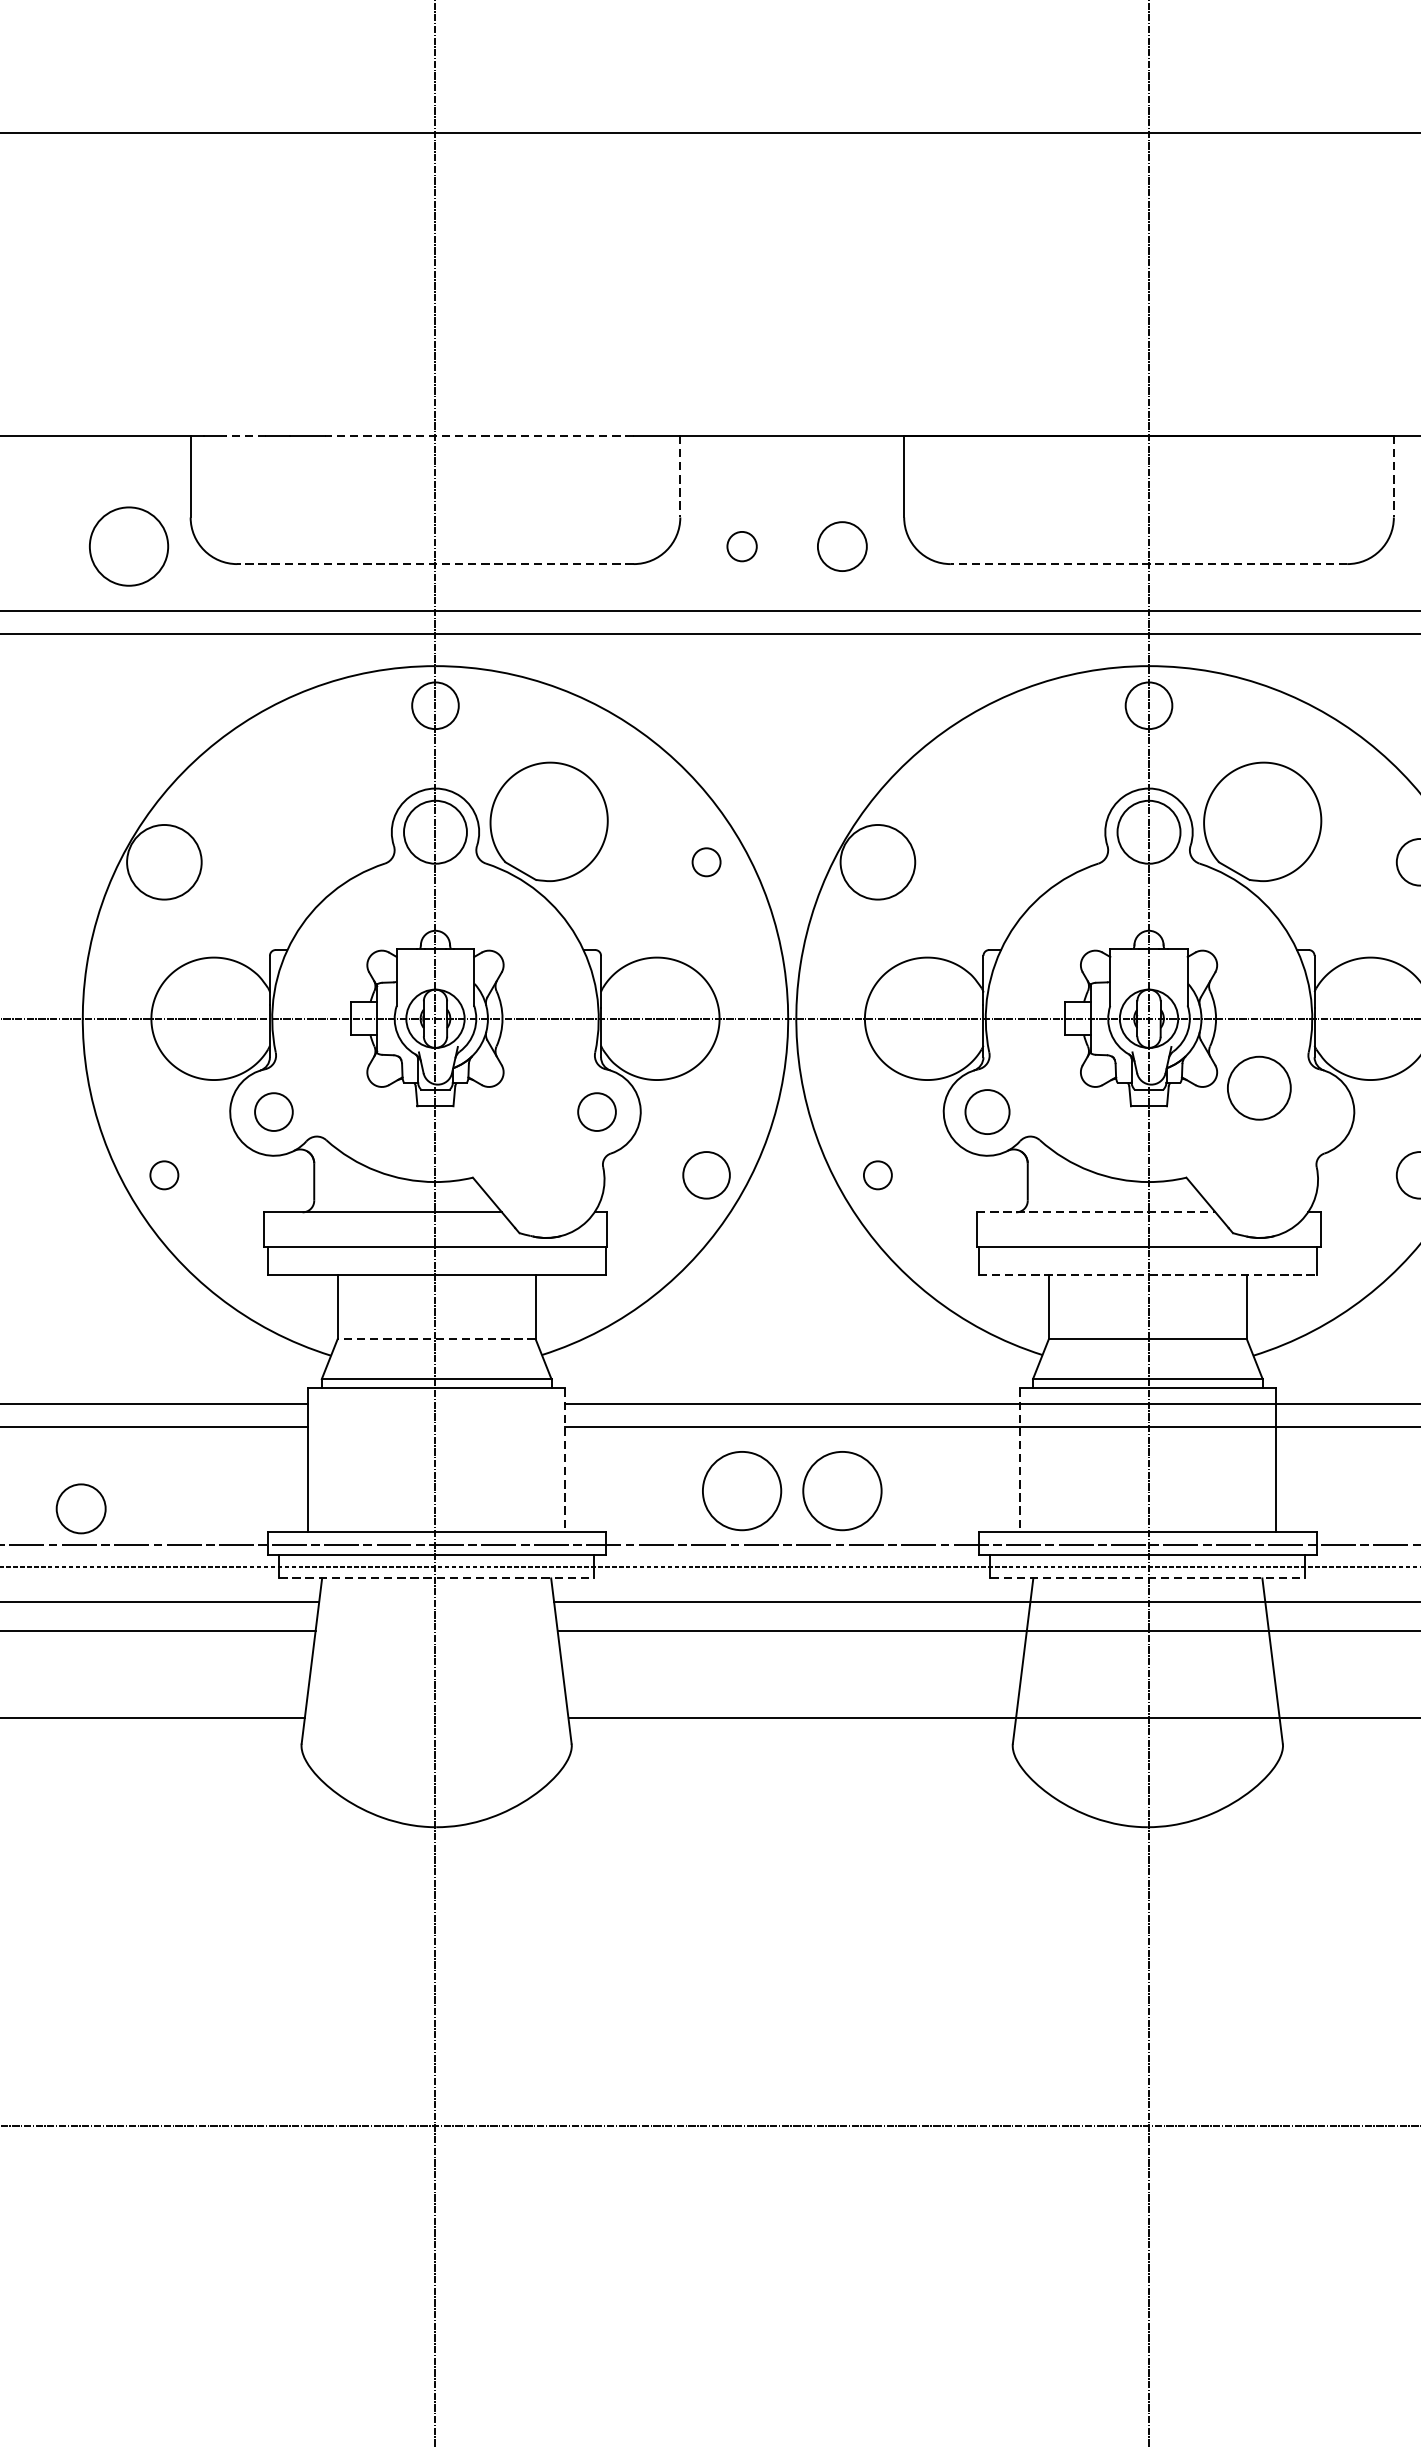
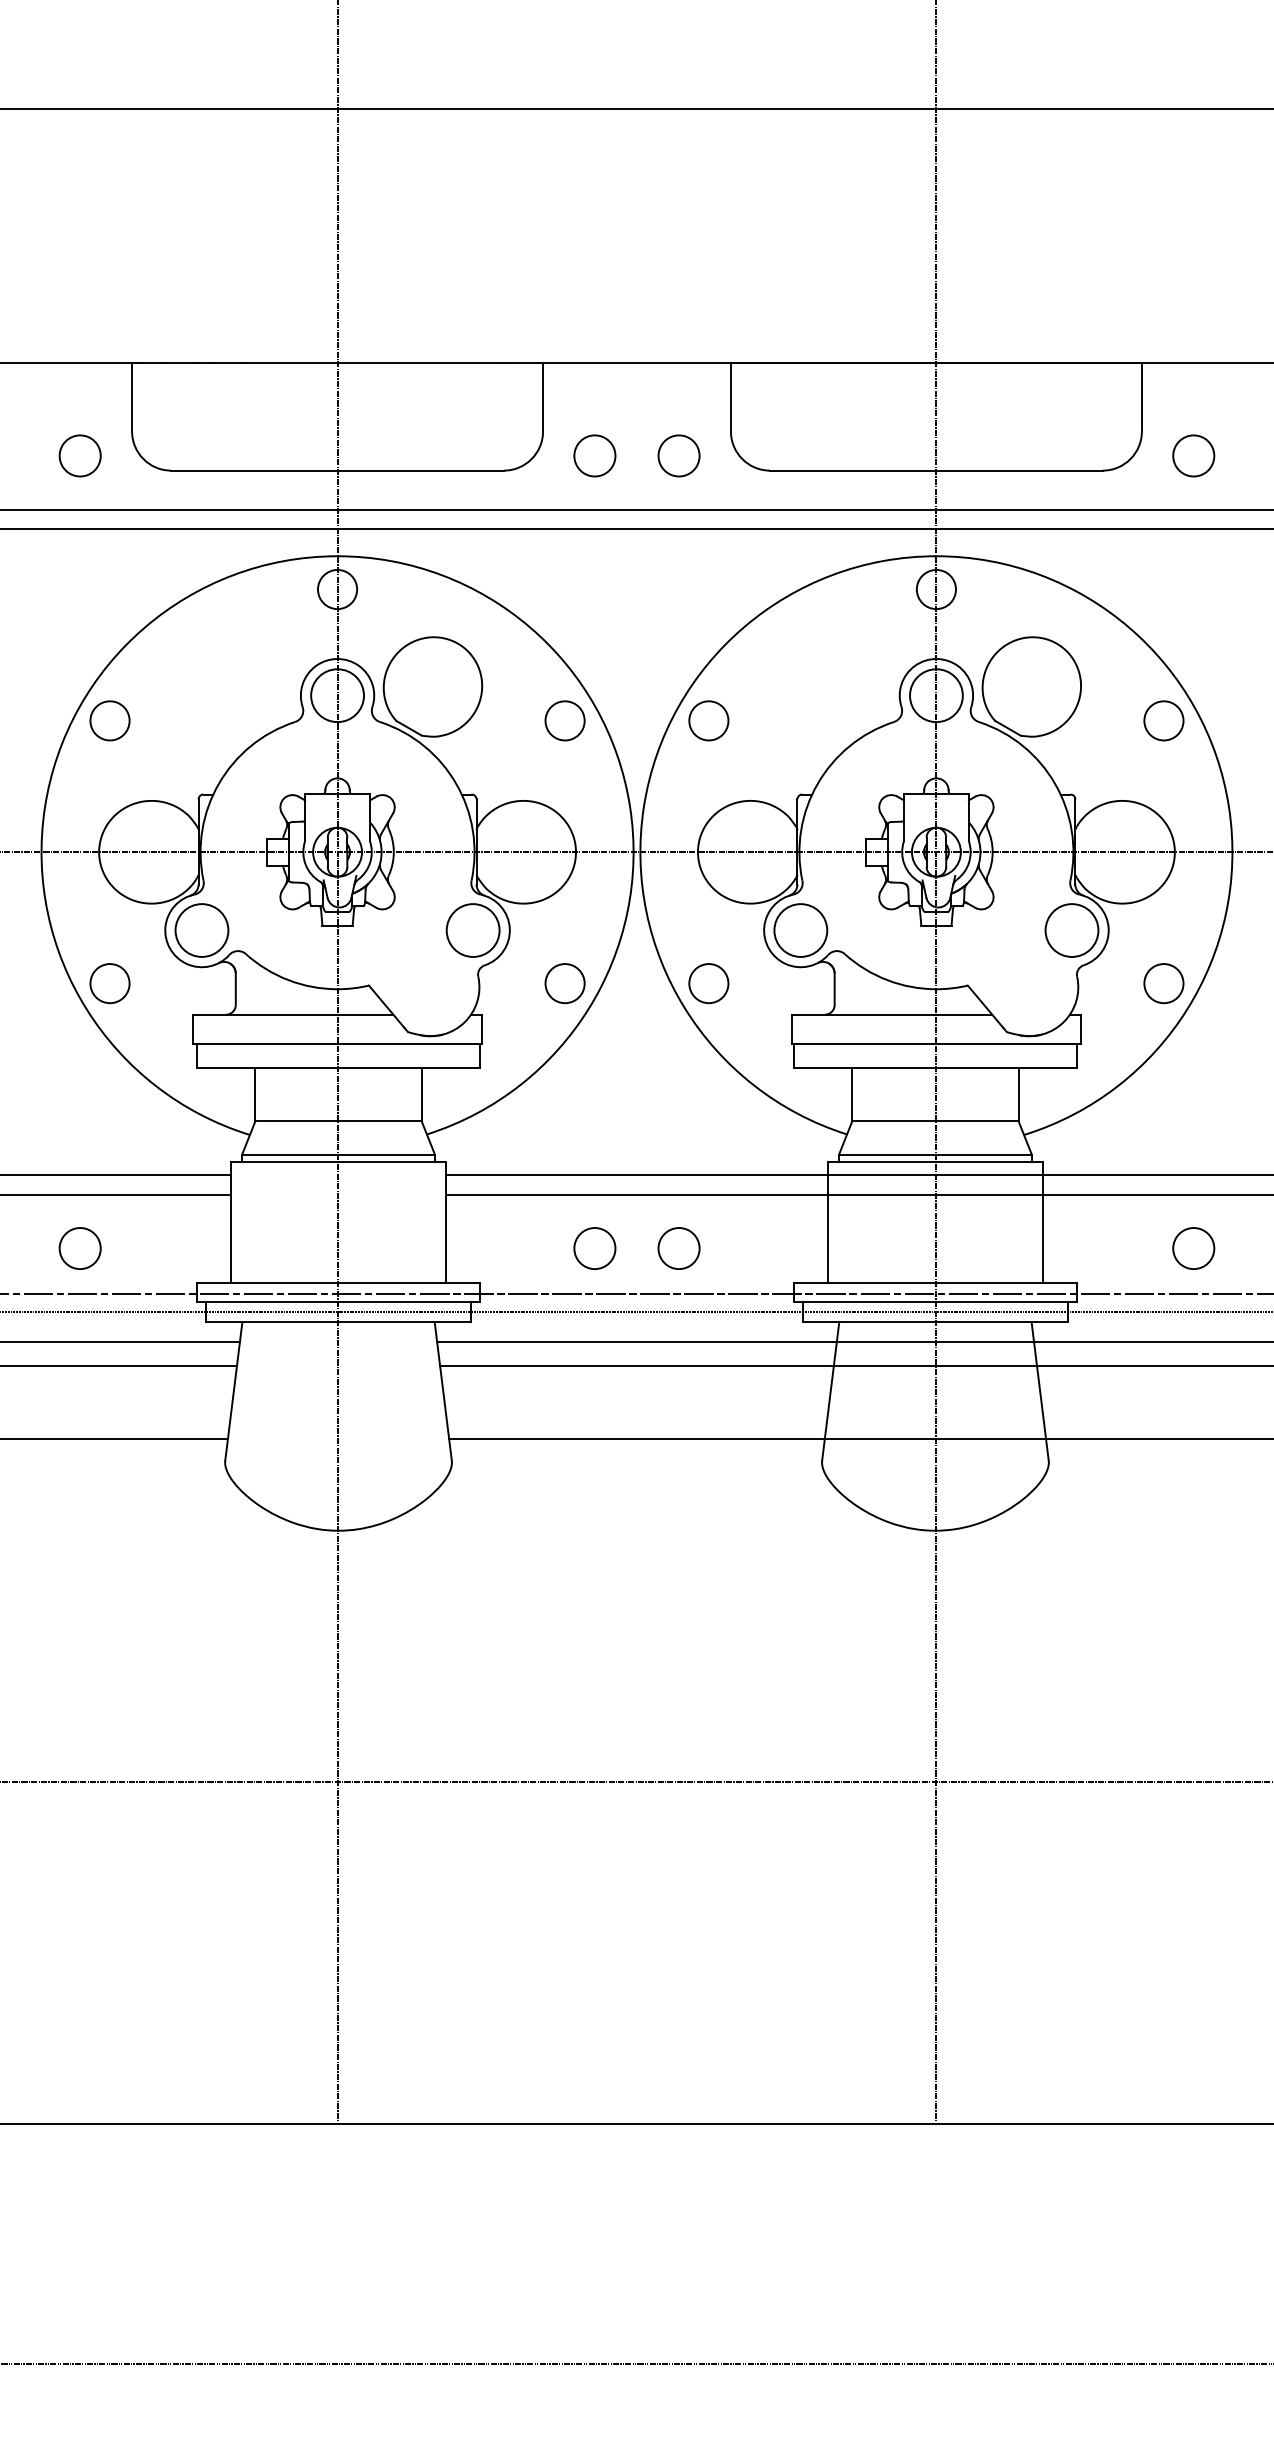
line: (245, 436) -> (178, 363), dashed -> solid
line: (479, 436) -> (374, 363), dashed -> solid
line: (680, 476) -> (543, 397), dashed -> solid
line: (1393, 476) -> (1141, 397), dashed -> solid
circle: (127, 546) -> (79, 455), size x0.62
circle: (741, 546) -> (594, 455), size x1.67
line: (435, 563) -> (337, 470), dashed -> solid
line: (1147, 563) -> (935, 470), dashed -> solid
circle: (163, 861) -> (109, 720), size x0.62
circle: (705, 861) -> (564, 720), size x1.67
circle: (877, 861) -> (708, 720), size x0.62
circle: (1258, 1088) -> (1071, 930), moved
circle: (273, 1112) -> (201, 930), size x1.67
circle: (596, 1112) -> (472, 930), size x1.67
circle: (987, 1112) -> (800, 930), size x1.43
circle: (163, 1175) -> (109, 983), size x1.67
circle: (877, 1175) -> (708, 983), size x1.67
line: (1096, 1212) -> (892, 1014), dashed -> solid
line: (1147, 1275) -> (935, 1067), dashed -> solid
line: (436, 1339) -> (338, 1121), dashed -> solid
line: (565, 1461) -> (446, 1223), dashed -> solid
line: (1019, 1461) -> (827, 1223), dashed -> solid
circle: (741, 1490) -> (594, 1248), size x0.62
circle: (841, 1490) -> (678, 1248), size x0.62
circle: (80, 1508) -> (79, 1248), moved
line: (437, 1577) -> (339, 1321), dashed -> solid
line: (1147, 1577) -> (935, 1321), dashed -> solid

